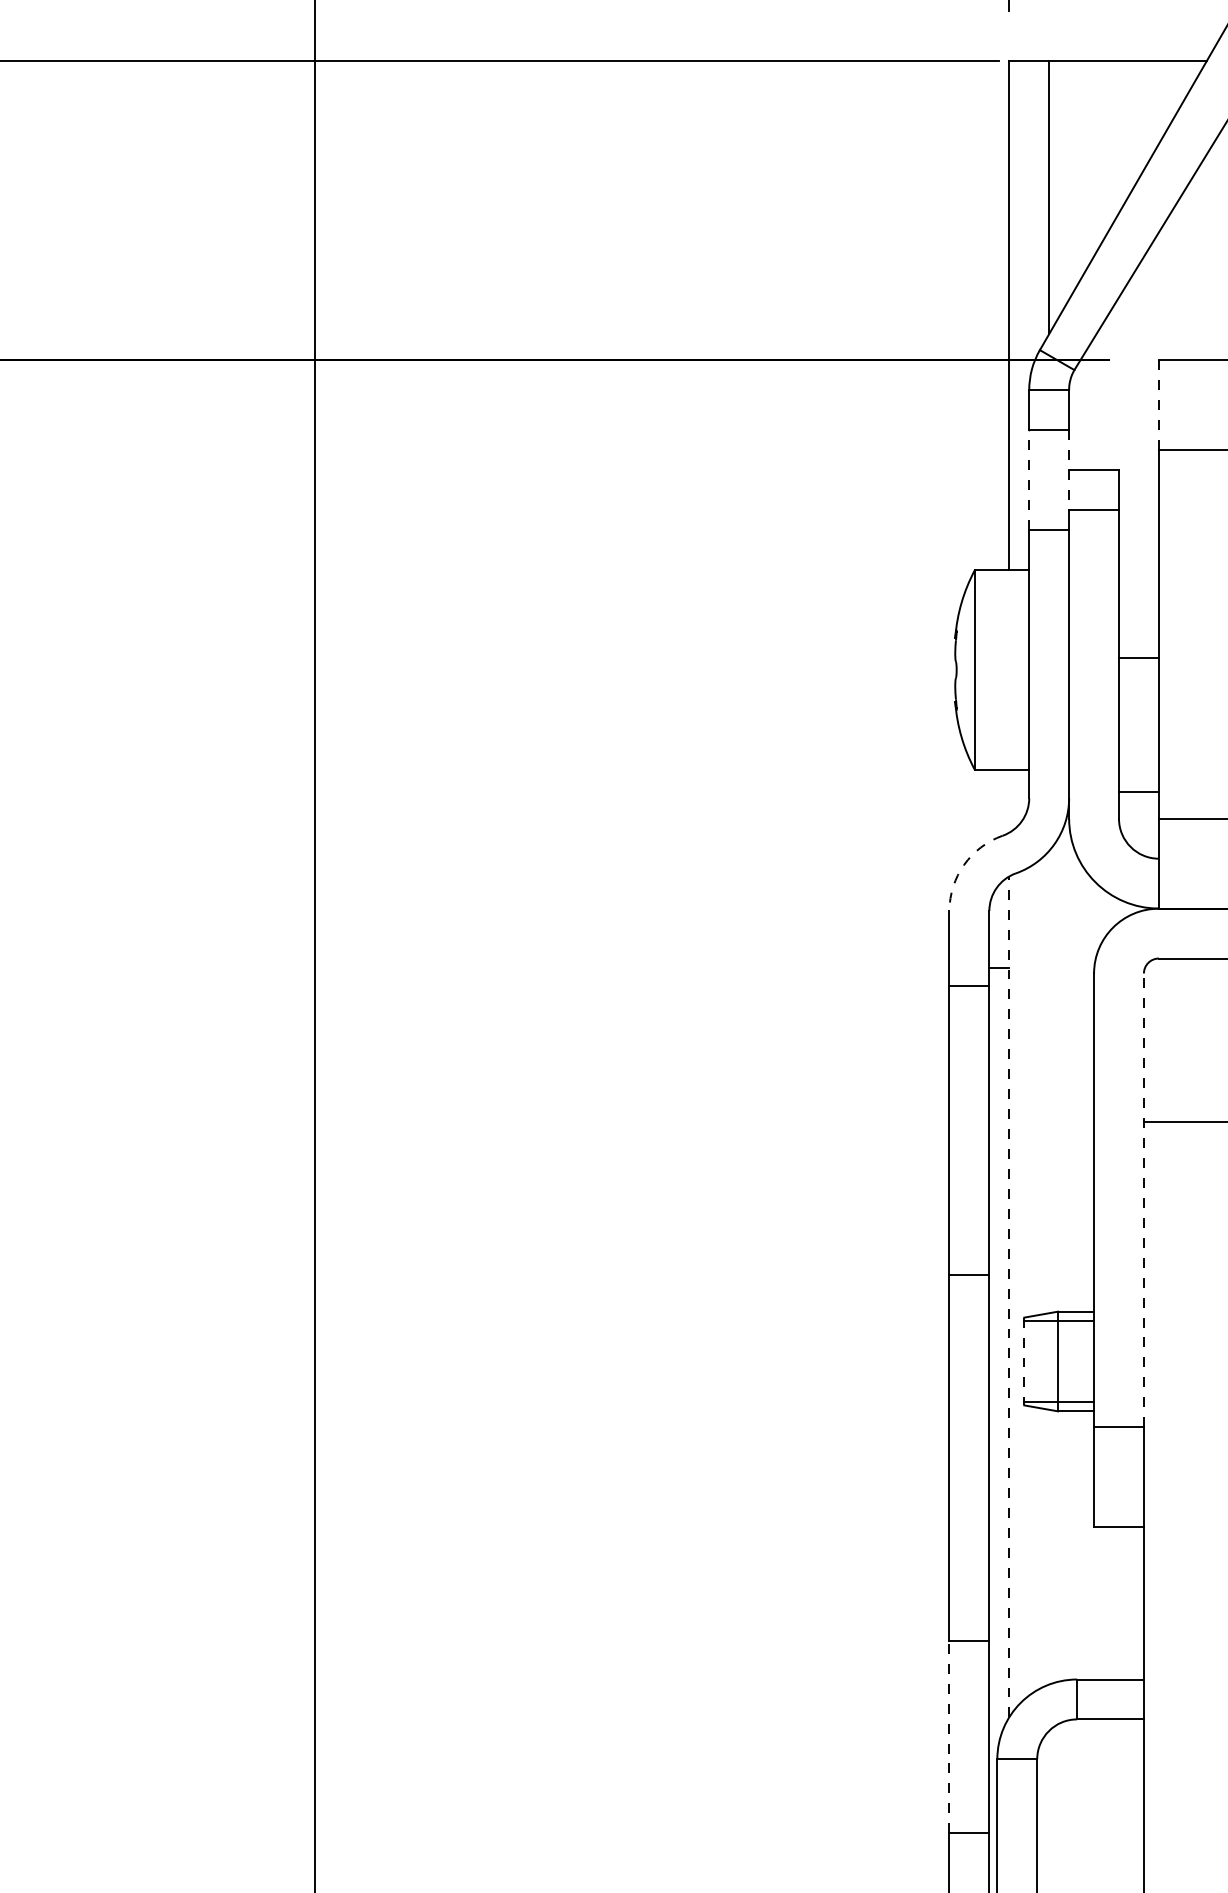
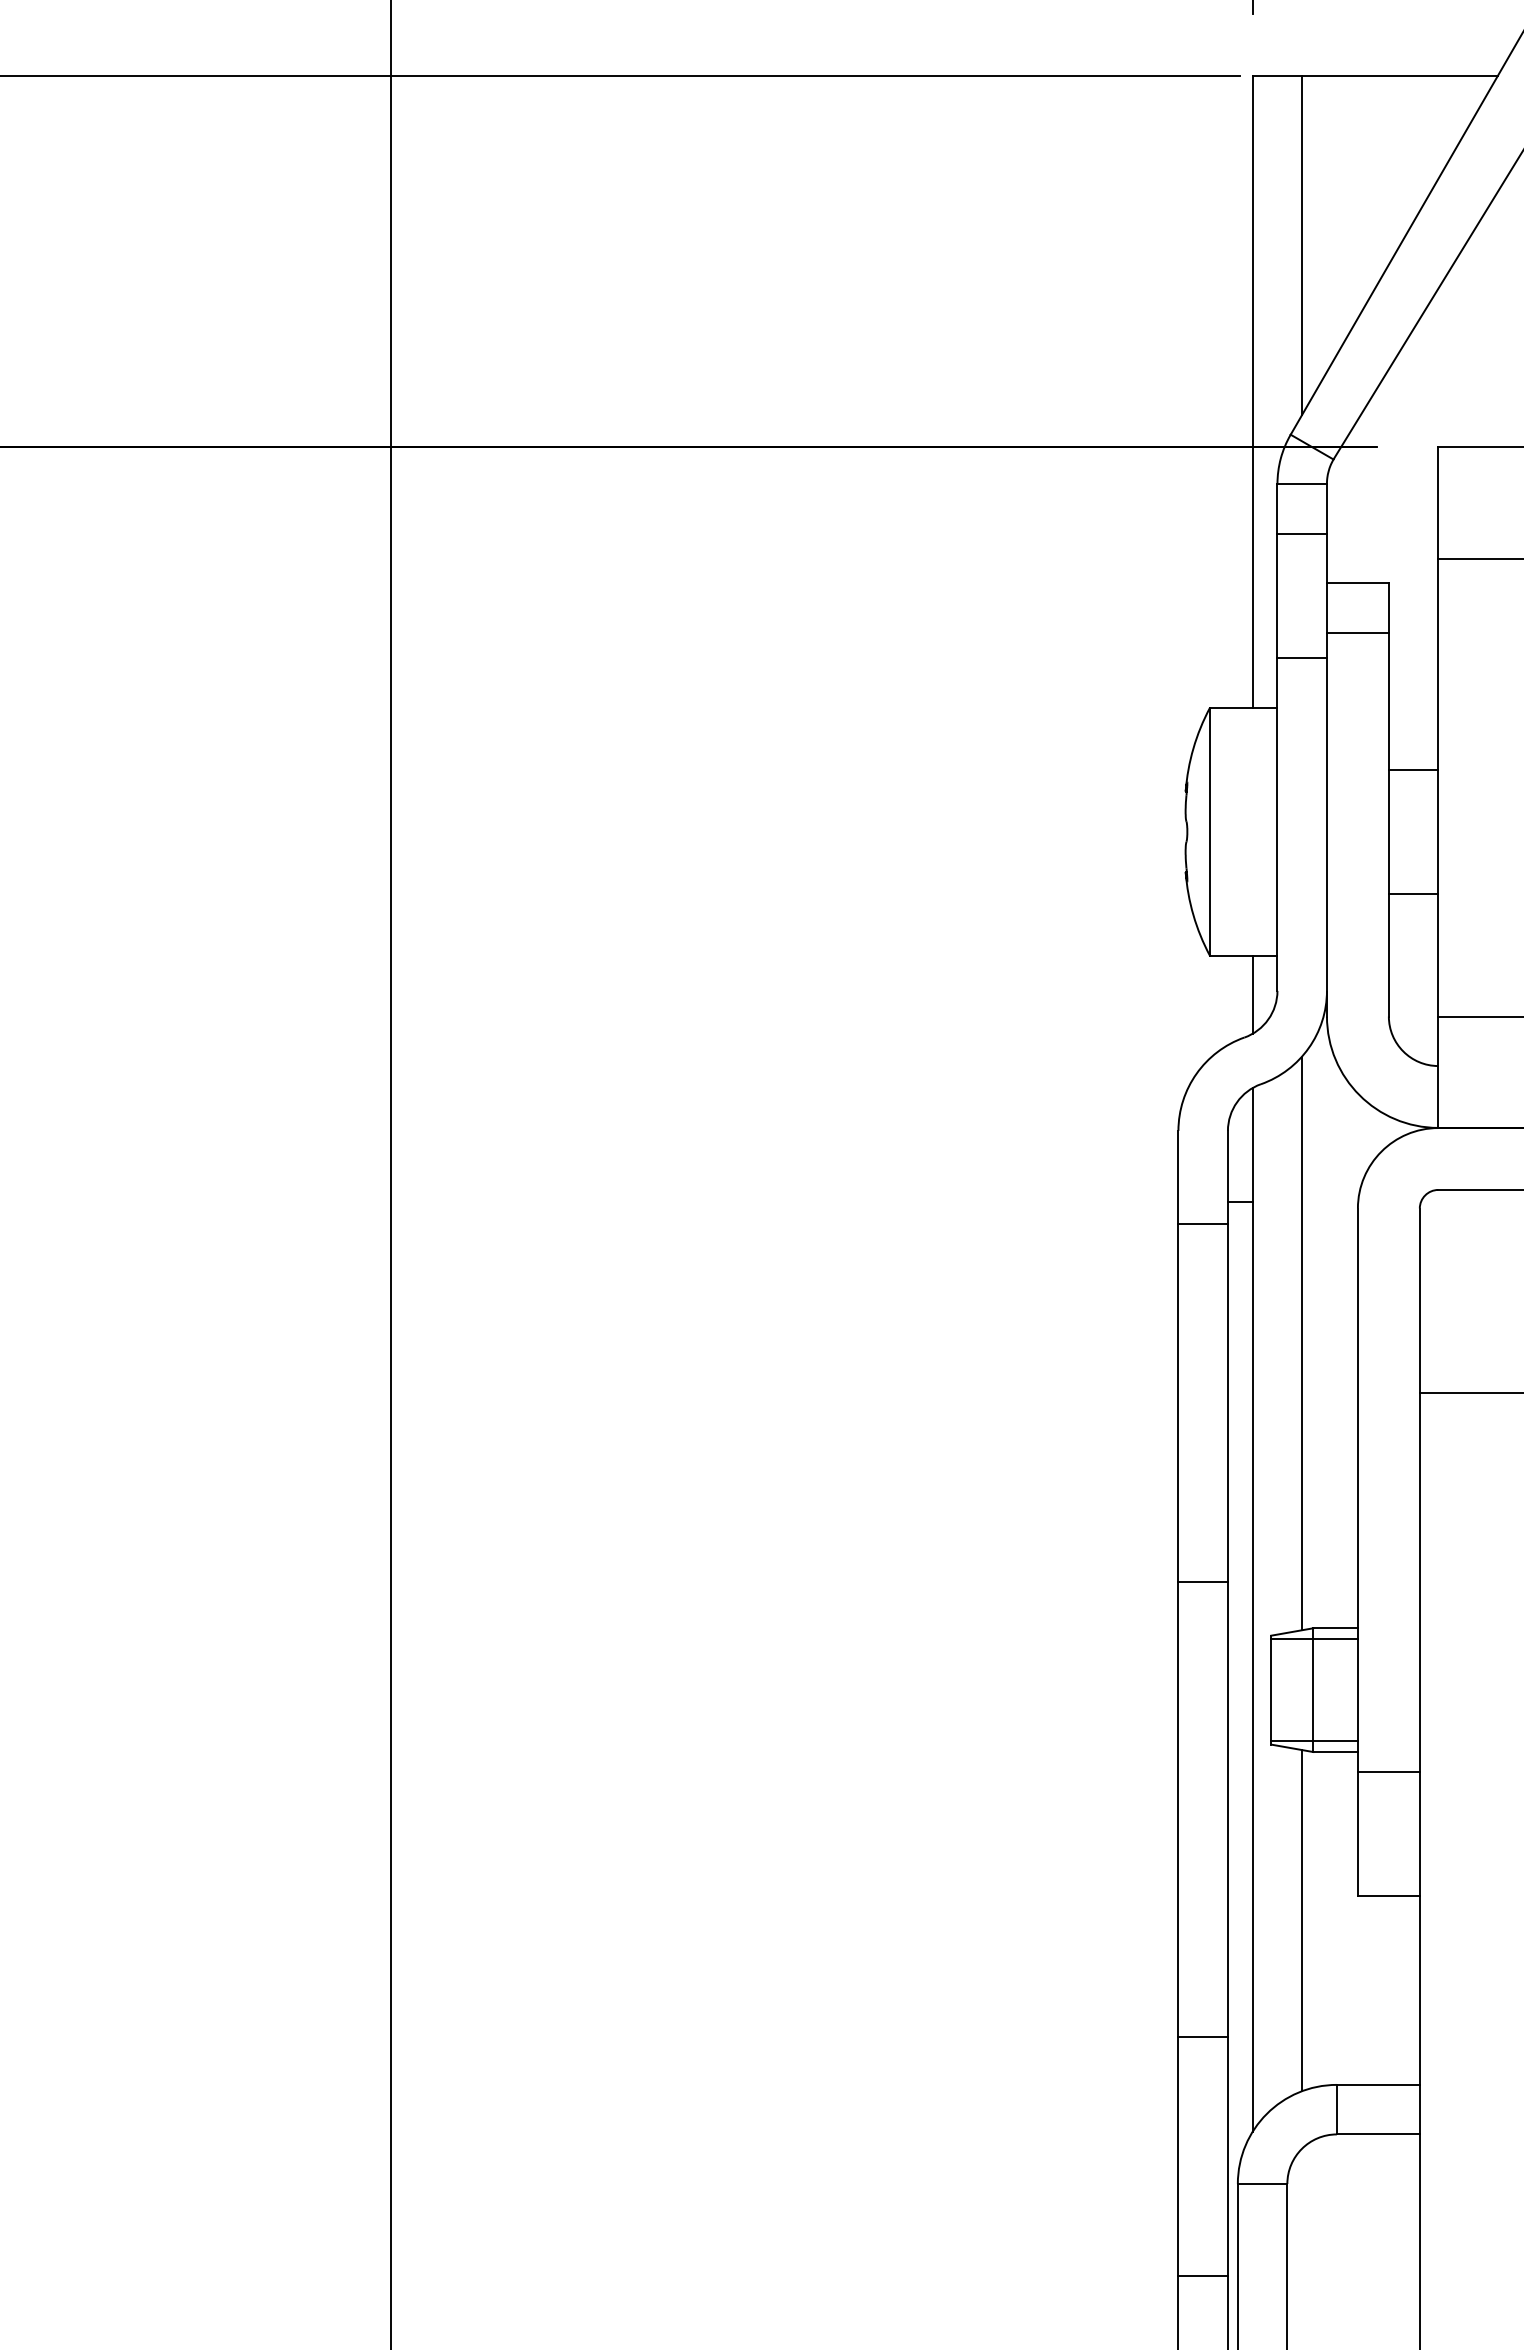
line: (1158, 404) -> (1438, 502), dashed -> solid
line: (1068, 469) -> (1326, 583), dashed -> solid
line: (1029, 479) -> (1277, 595), dashed -> solid
line: (1138, 657) -> (1413, 769), moved
line: (1138, 791) -> (1413, 893), moved
line: (1009, 801) -> (1252, 994), added
arc: (964, 864) -> (1196, 1073), dashed -> solid
line: (1049, 1082) -> (1302, 1343), added
line: (1143, 1200) -> (1419, 1490), dashed -> solid
line: (1009, 1297) -> (1252, 1610), dashed -> solid
line: (1024, 1361) -> (1271, 1690), dashed -> solid
line: (1049, 1547) -> (1302, 1920), added
line: (949, 1737) -> (1178, 2156), dashed -> solid

